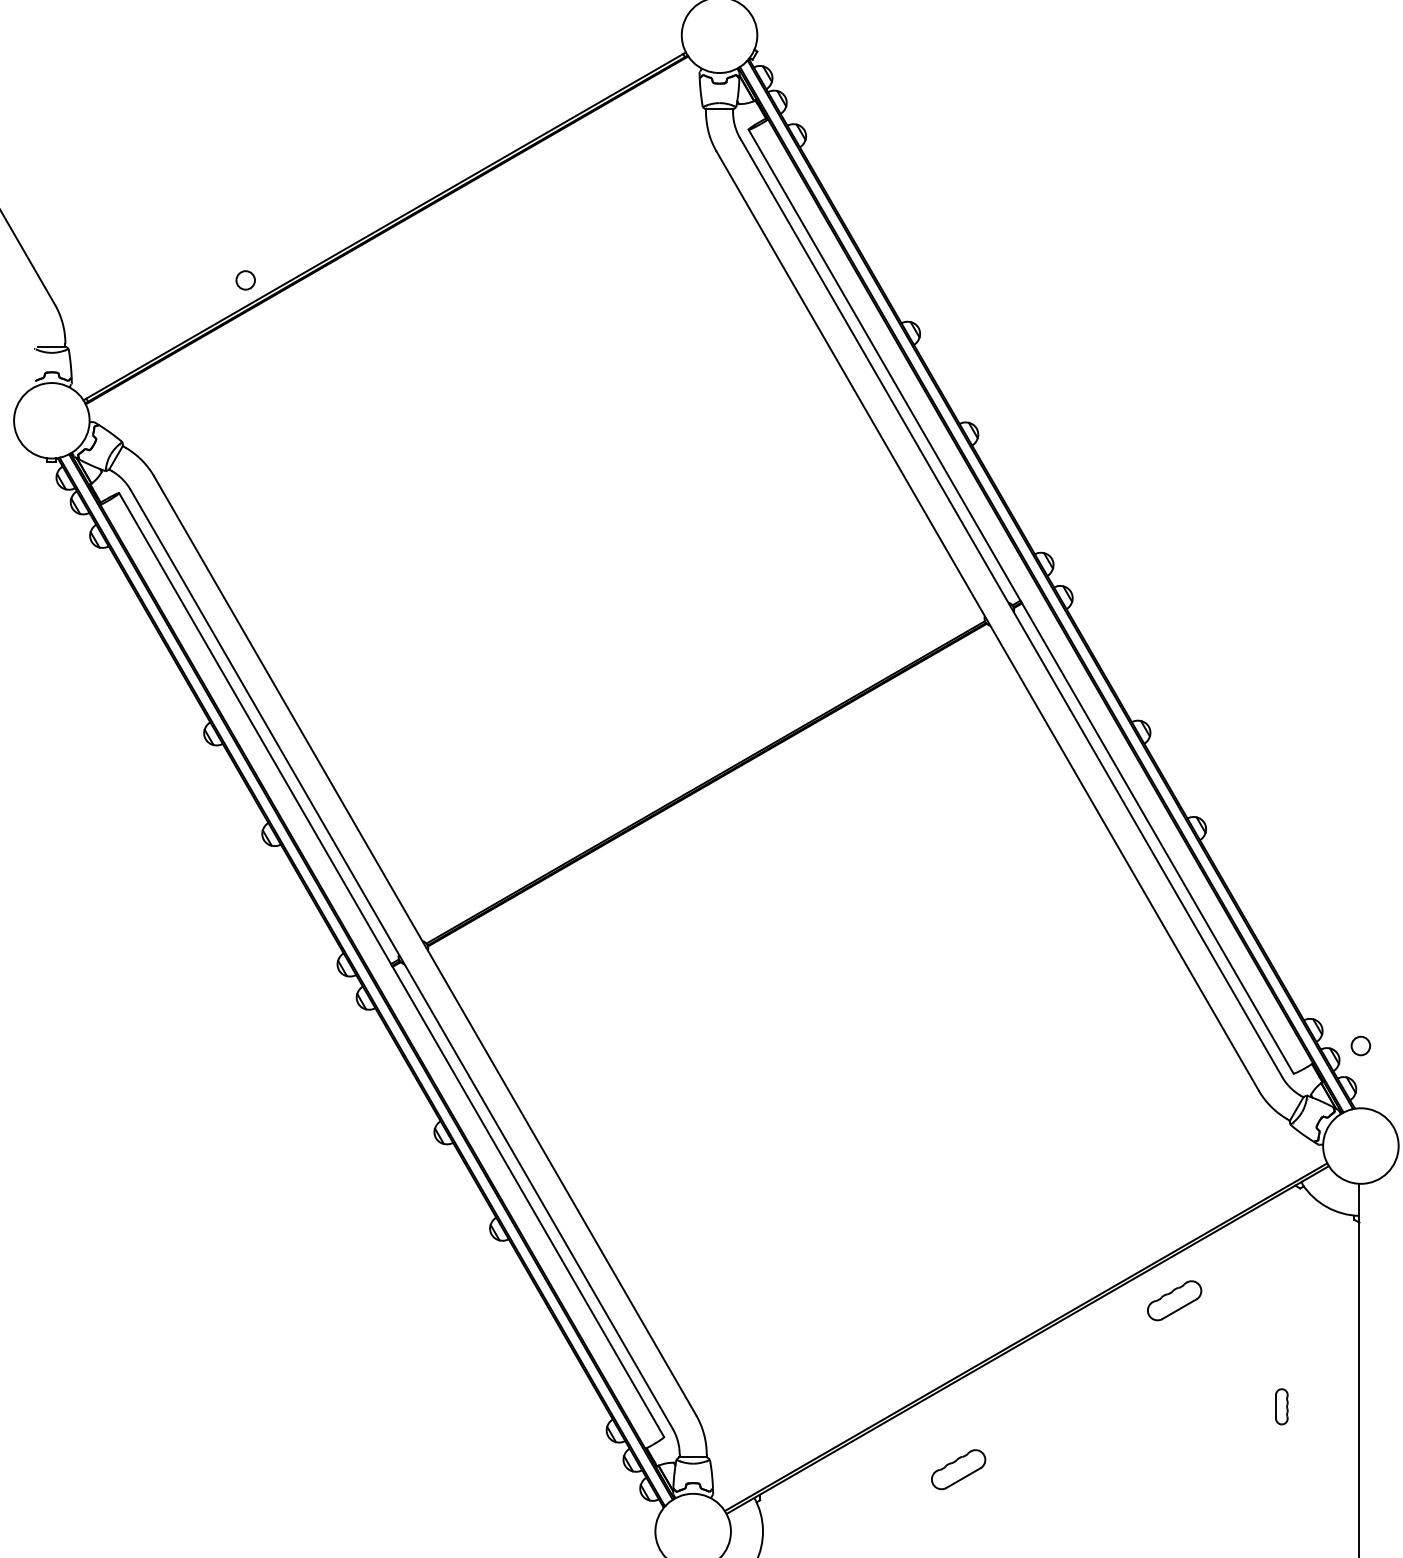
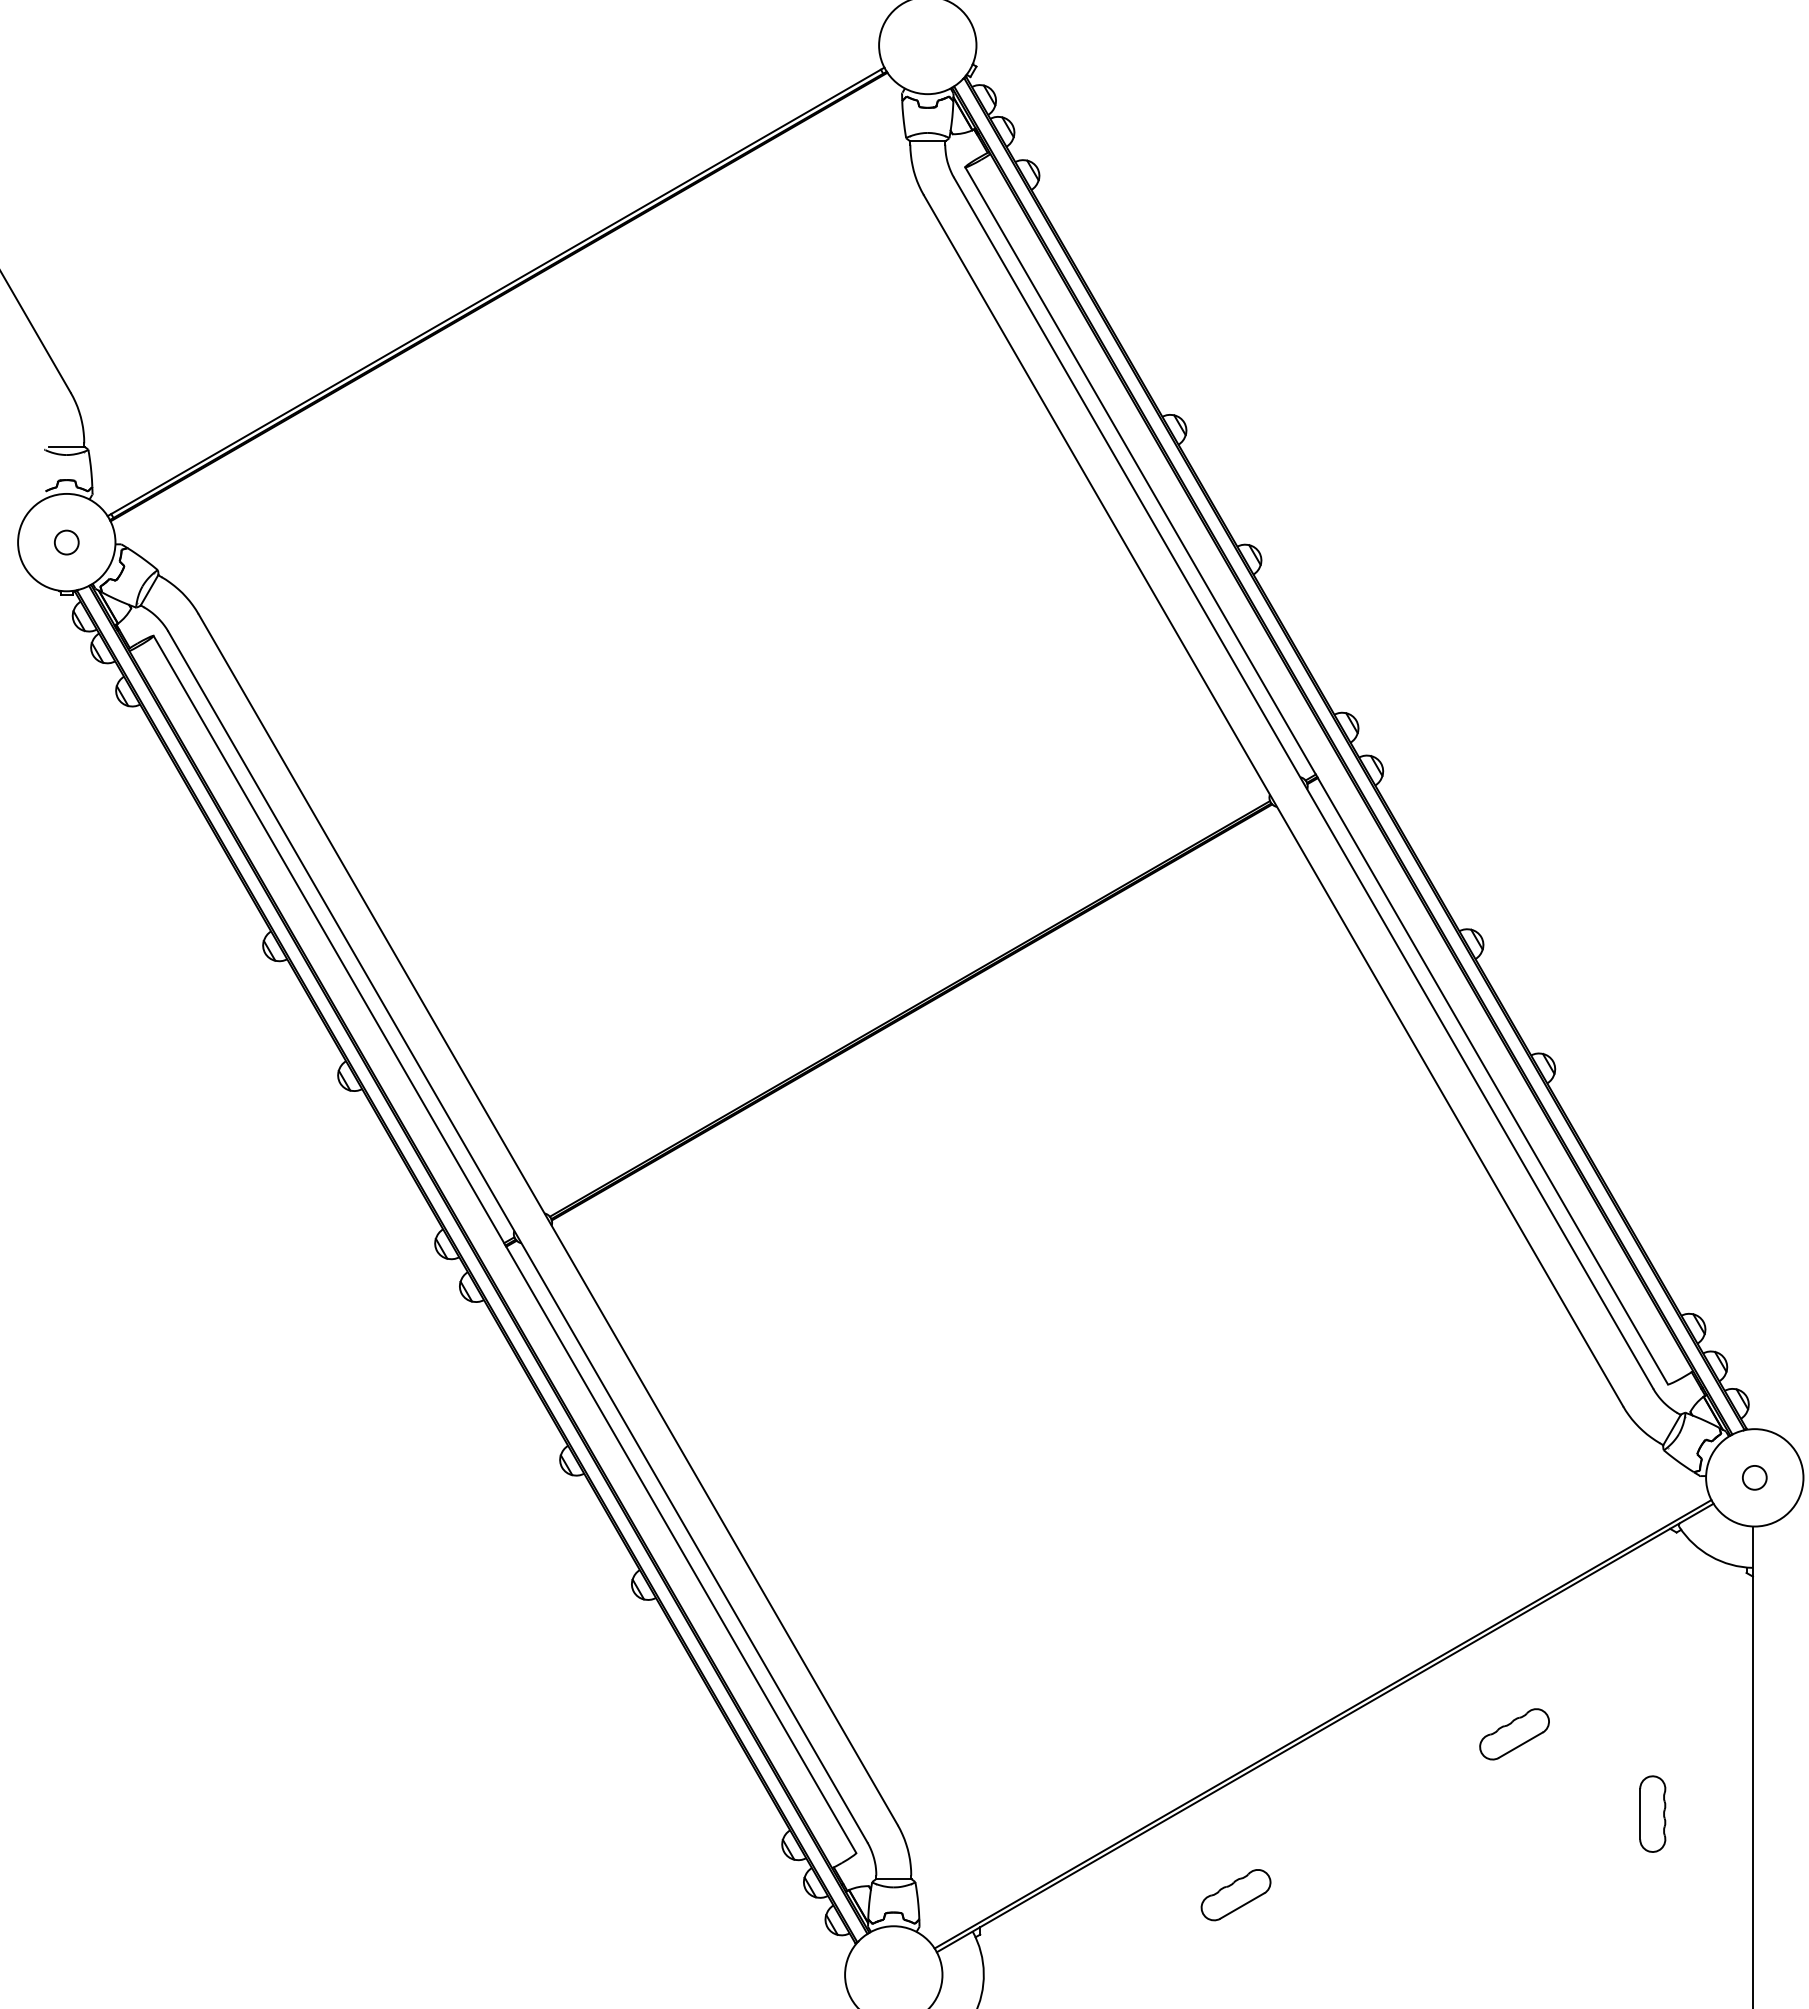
circle: (245, 280) -> (66, 542), moved
circle: (1360, 1045) -> (1754, 1477), moved
part: (1174, 1300) -> (1514, 1734), moved
part: (1281, 1406) -> (1652, 1813), size x1.67

